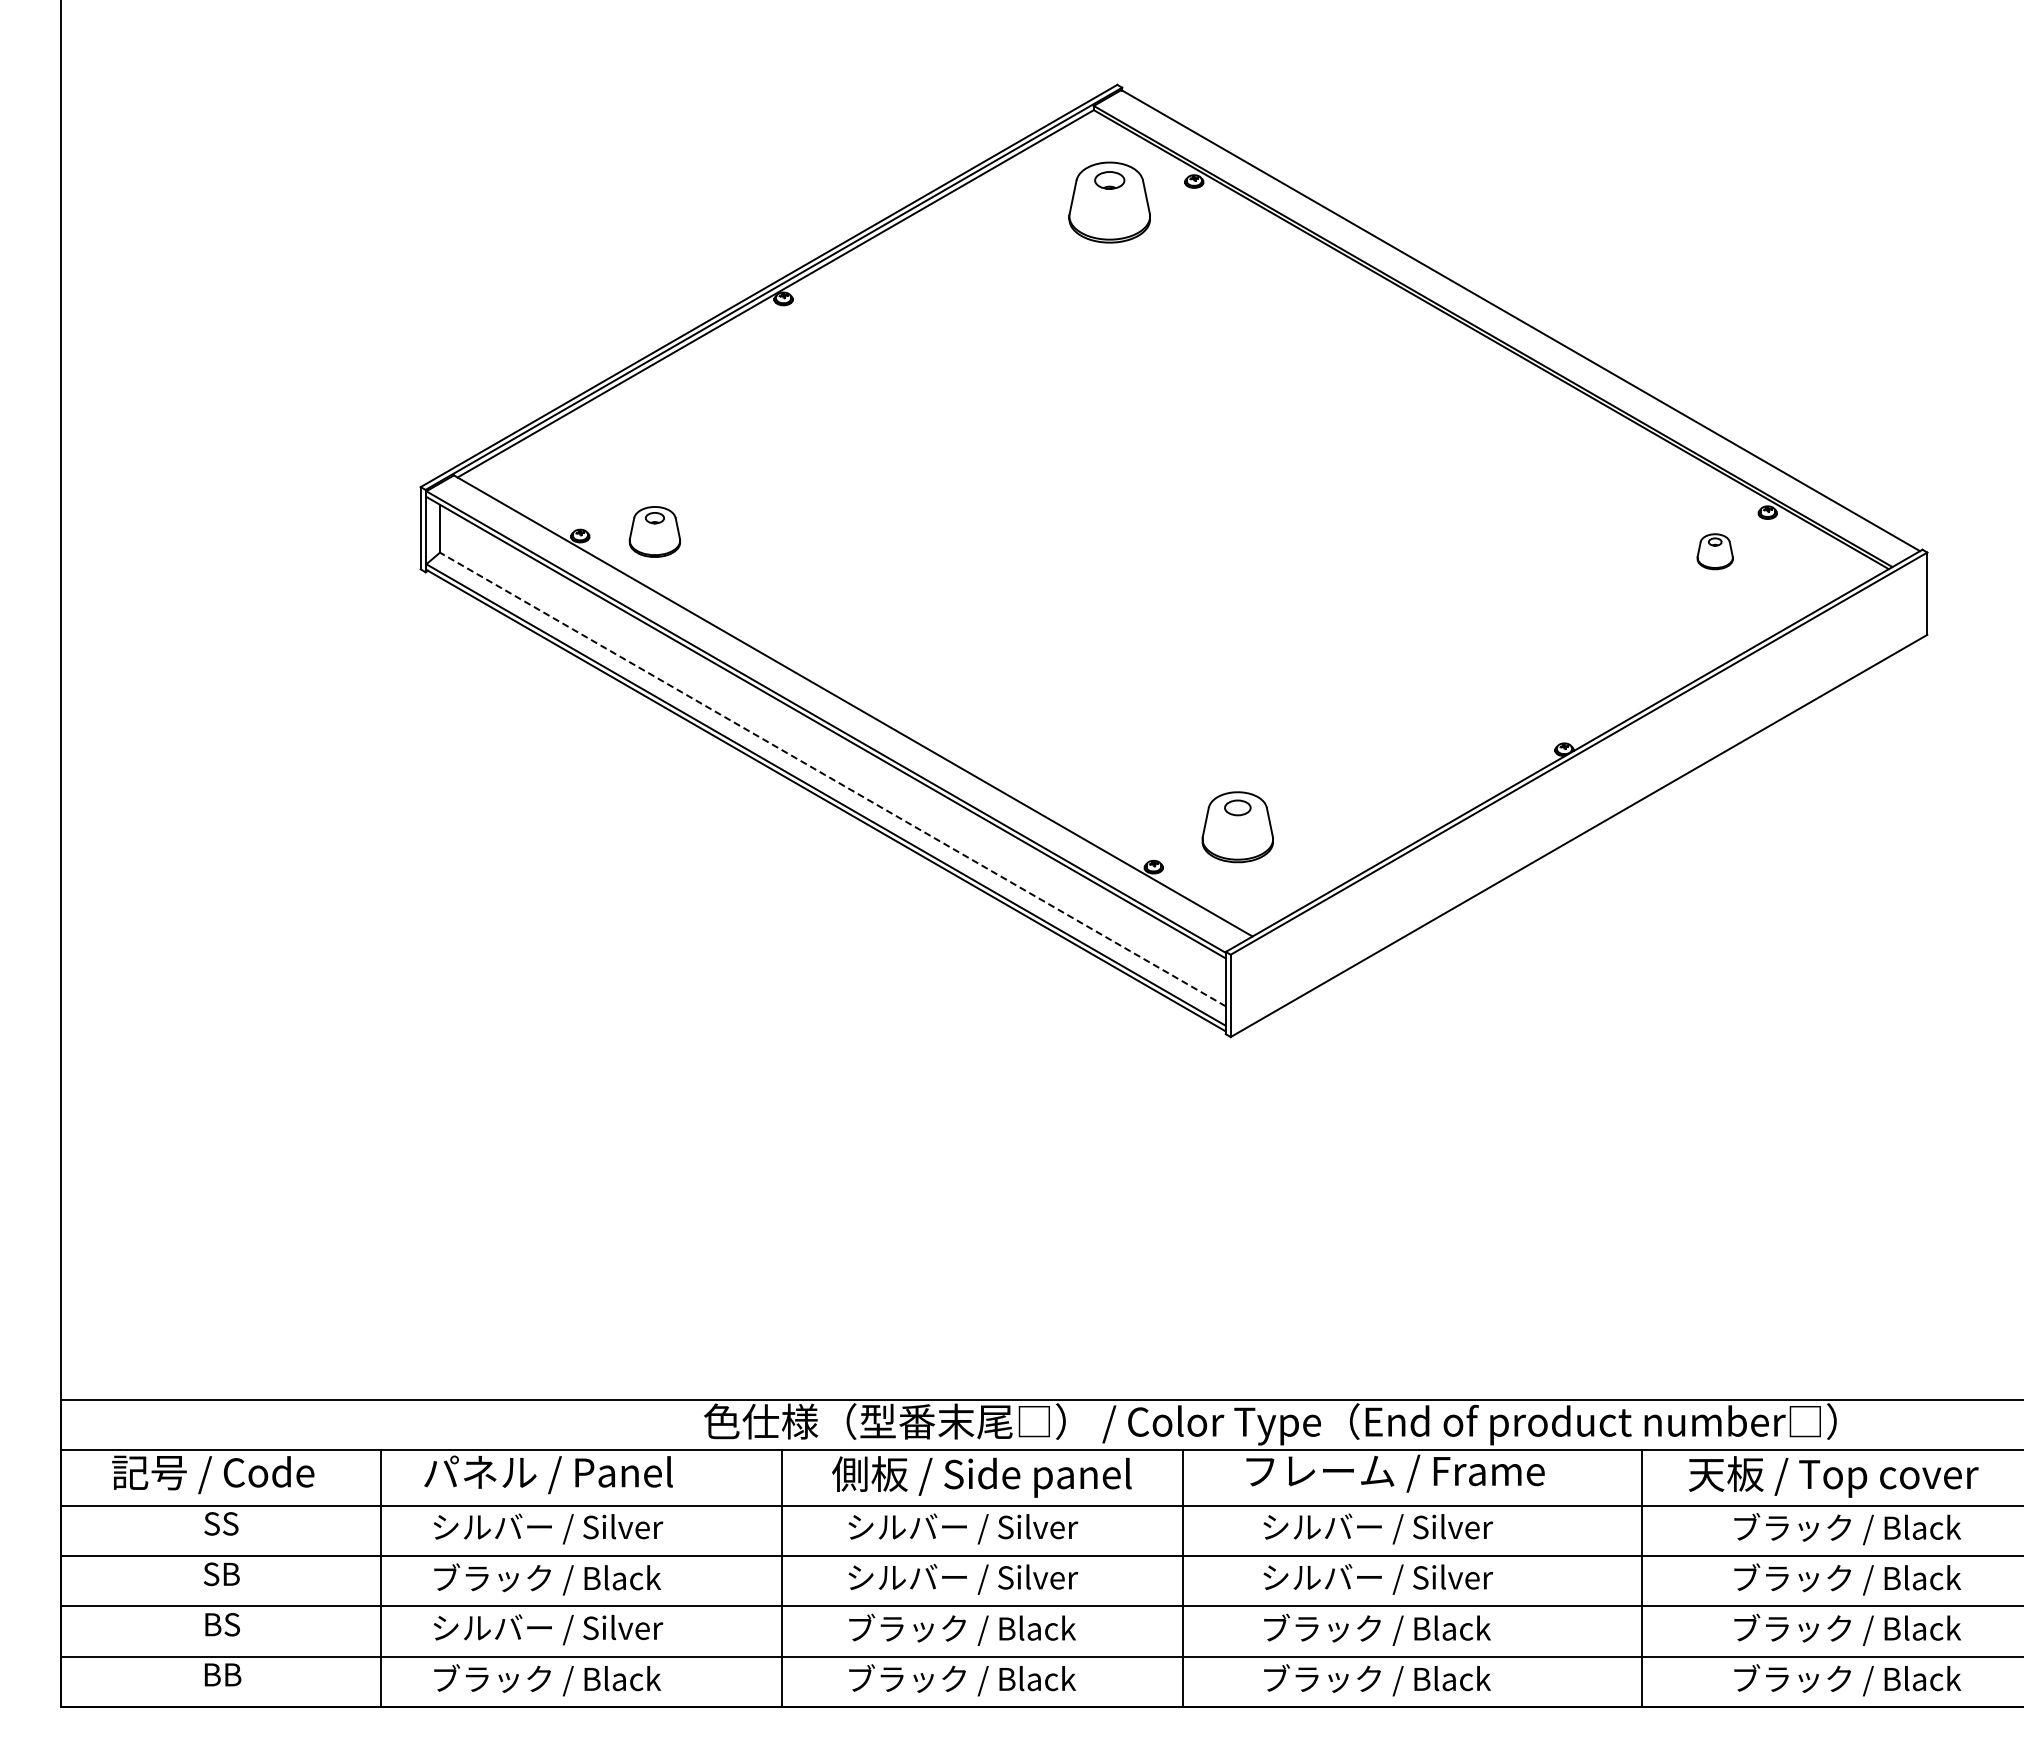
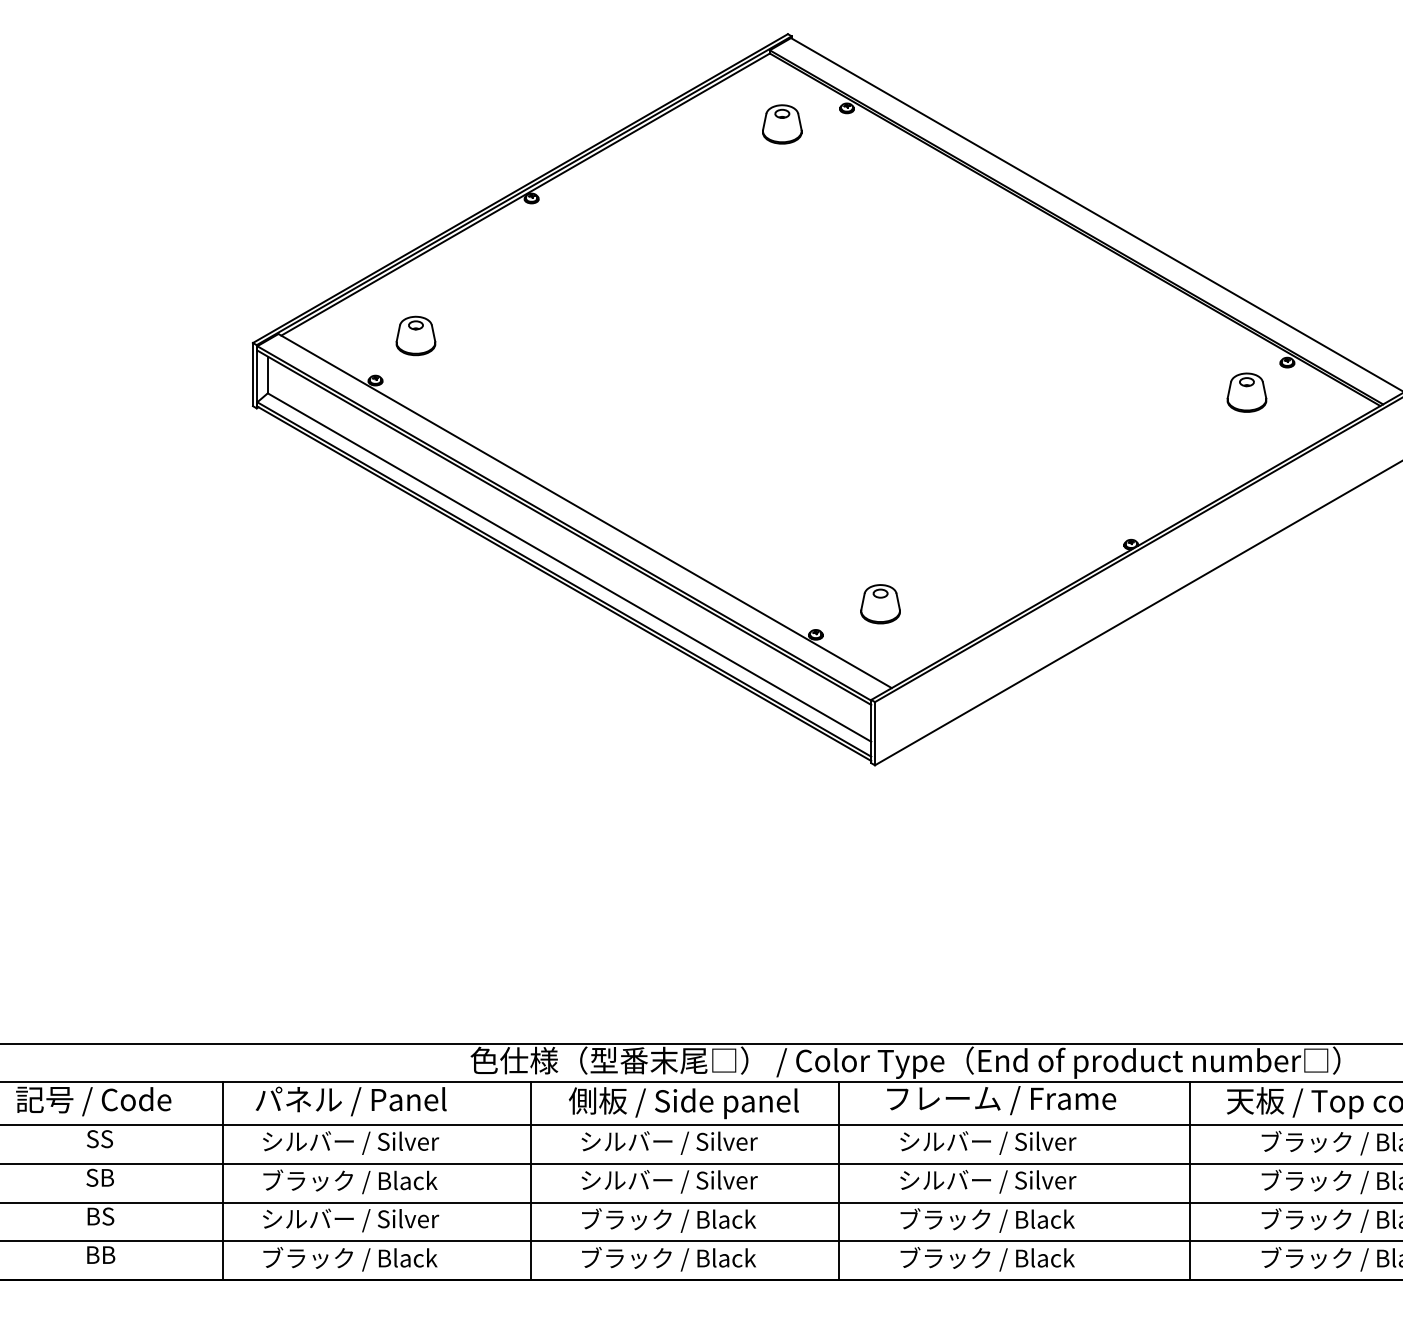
part: (1110, 202) -> (782, 124), size x0.62
part: (654, 531) -> (415, 335), moved
part: (1715, 551) -> (1247, 392), size x1.43
line: (832, 779) -> (569, 567), dashed -> solid
part: (1238, 827) -> (880, 604), size x0.71

